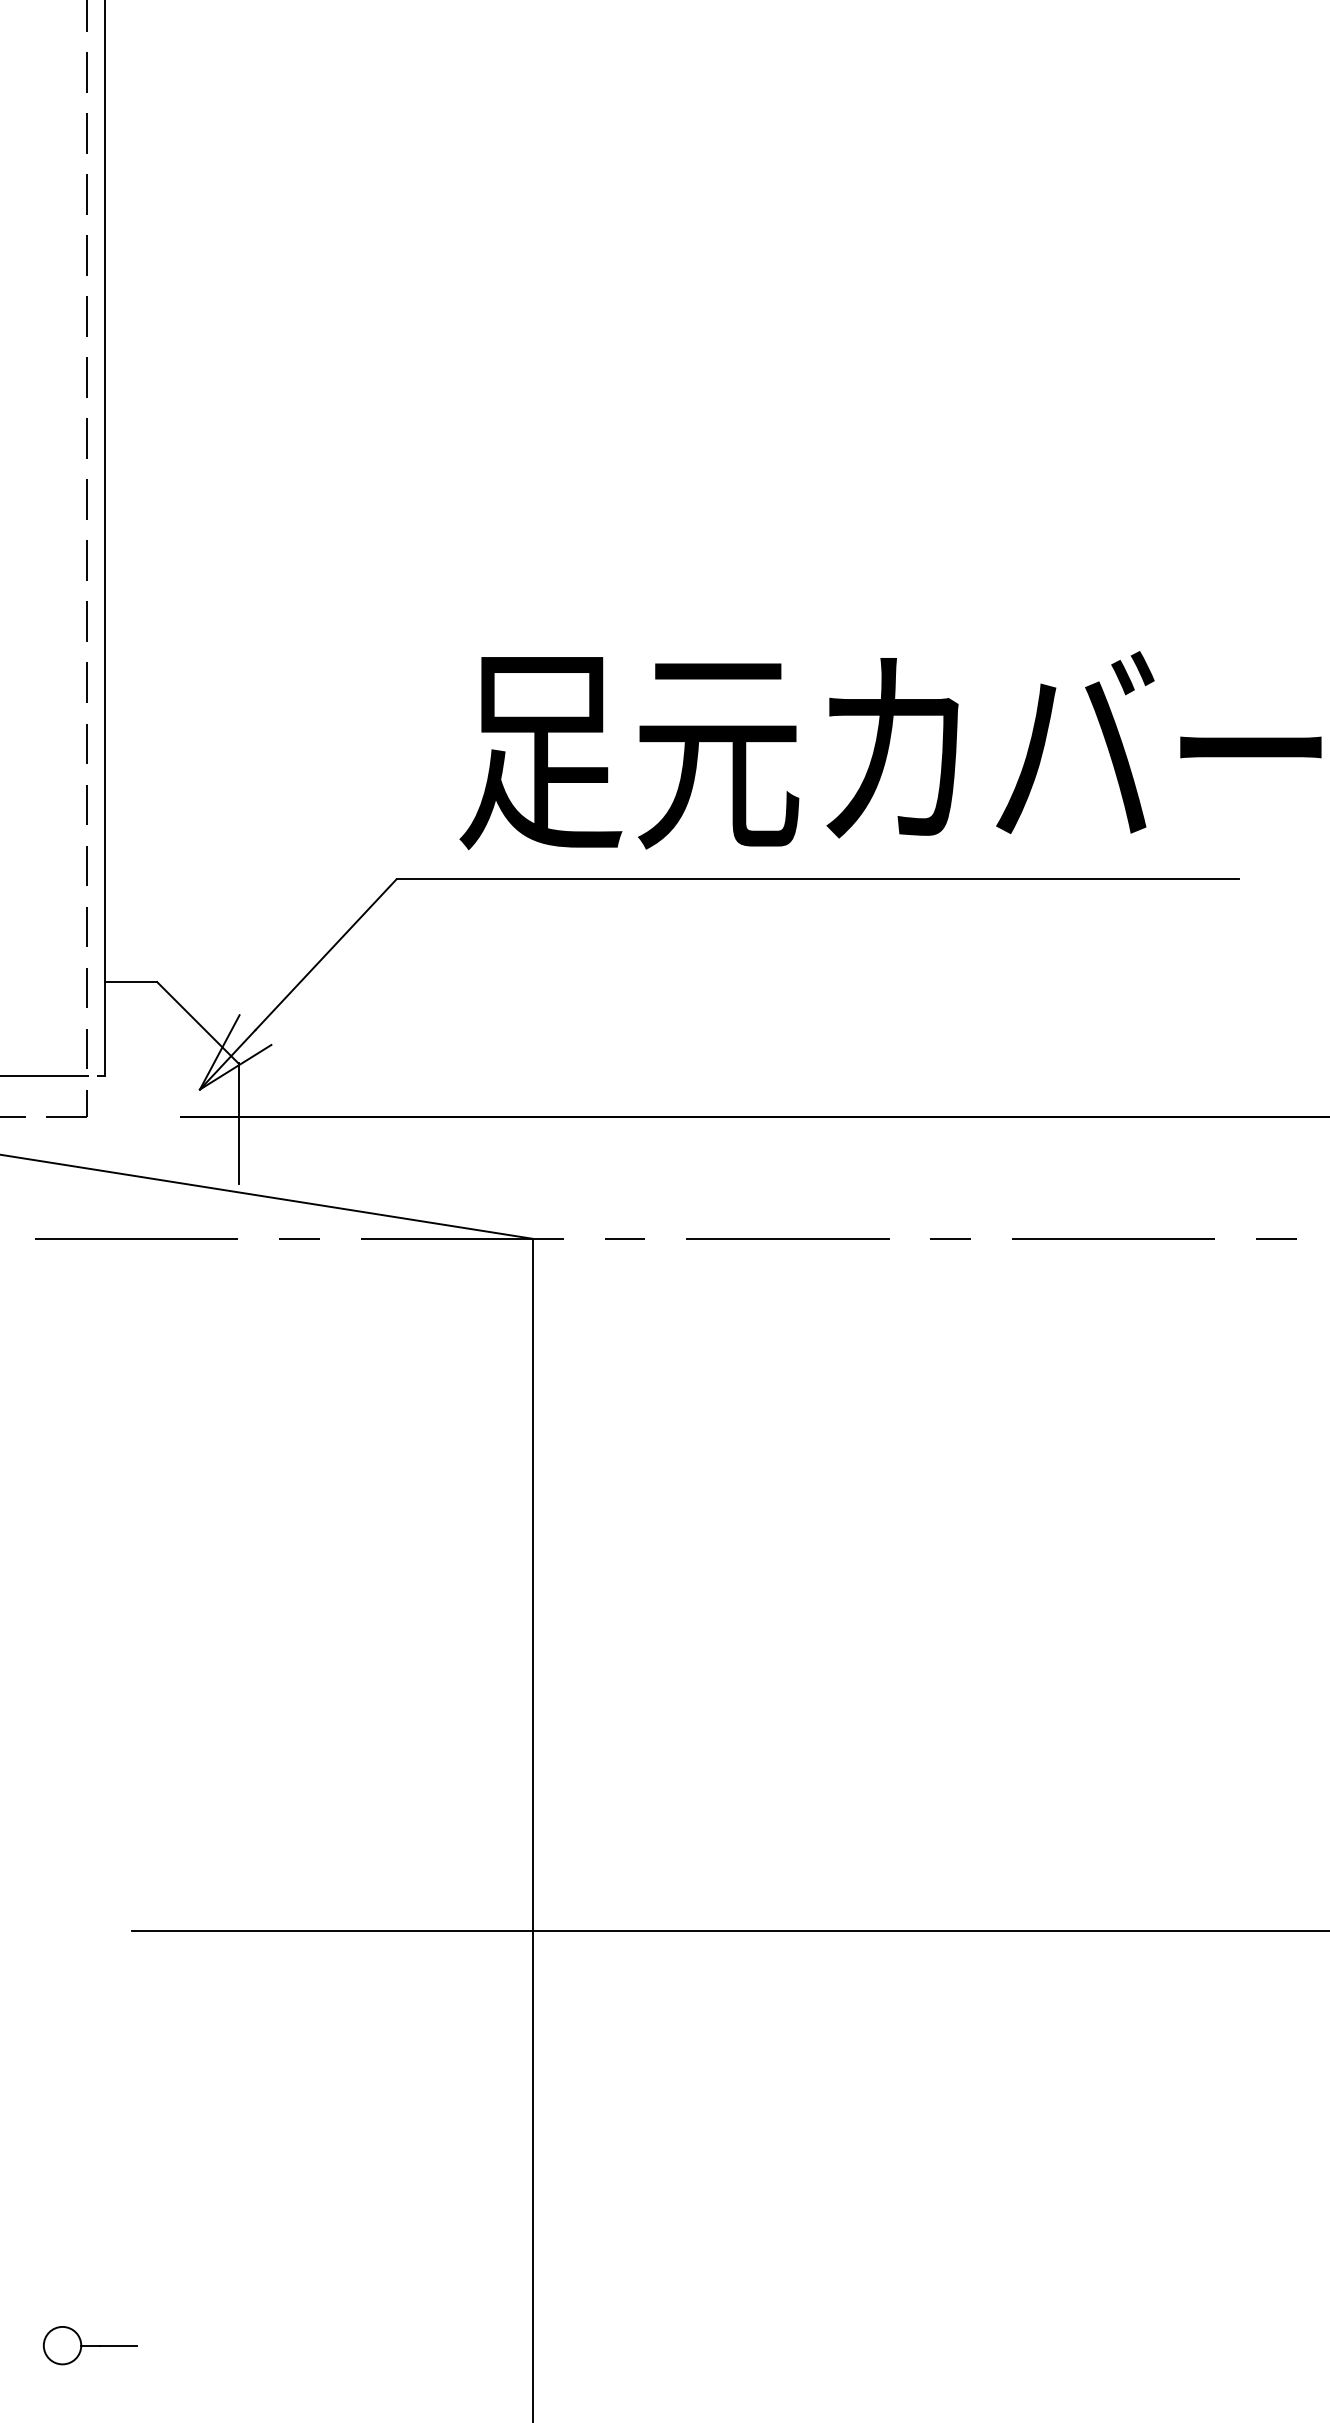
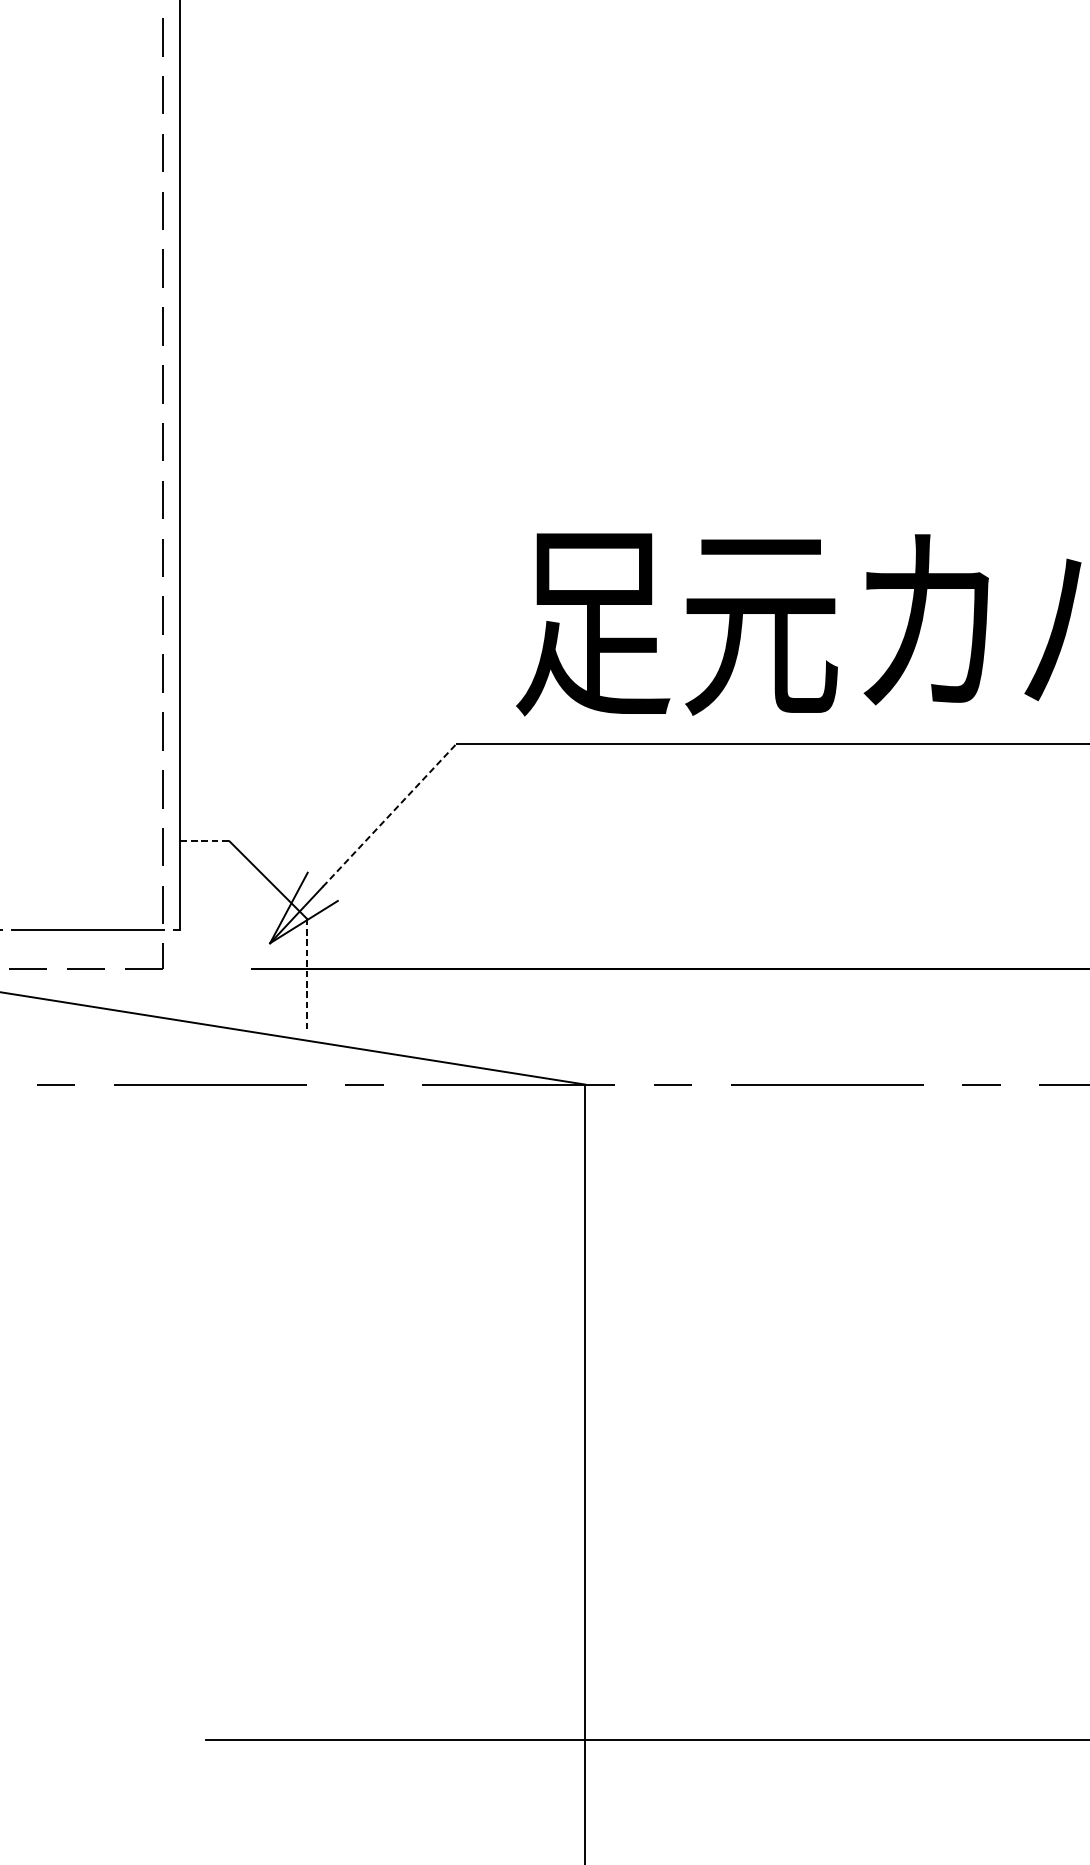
line: (326, 954) -> (390, 815), solid -> dashed
line: (131, 982) -> (205, 841), solid -> dashed
line: (238, 1124) -> (306, 976), solid -> dashed

